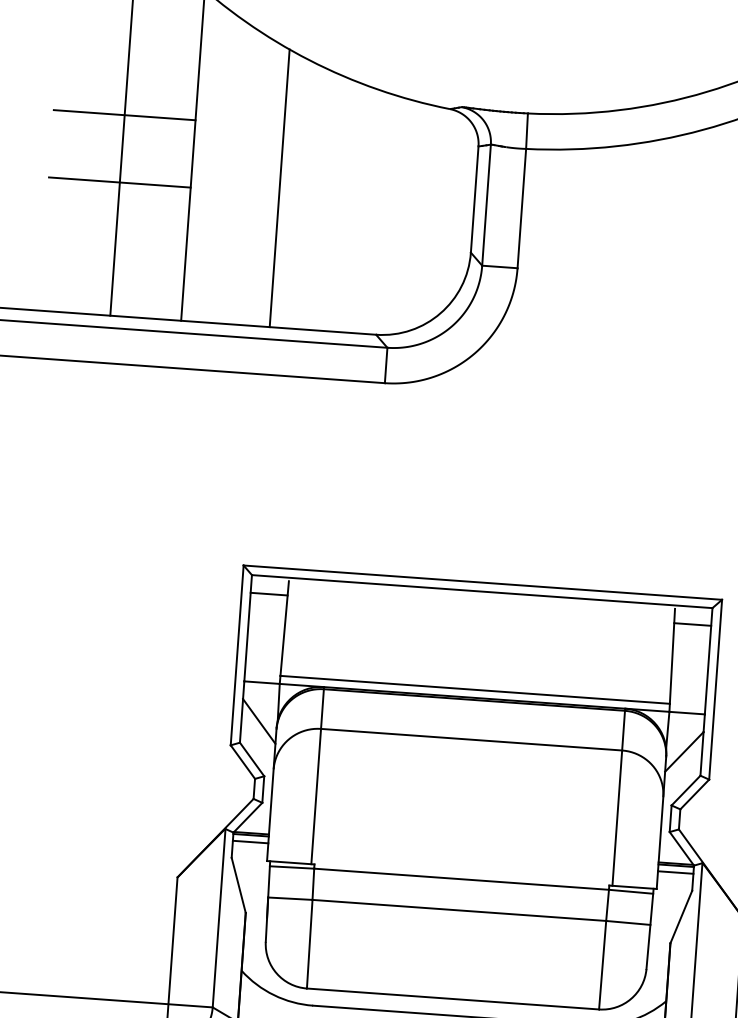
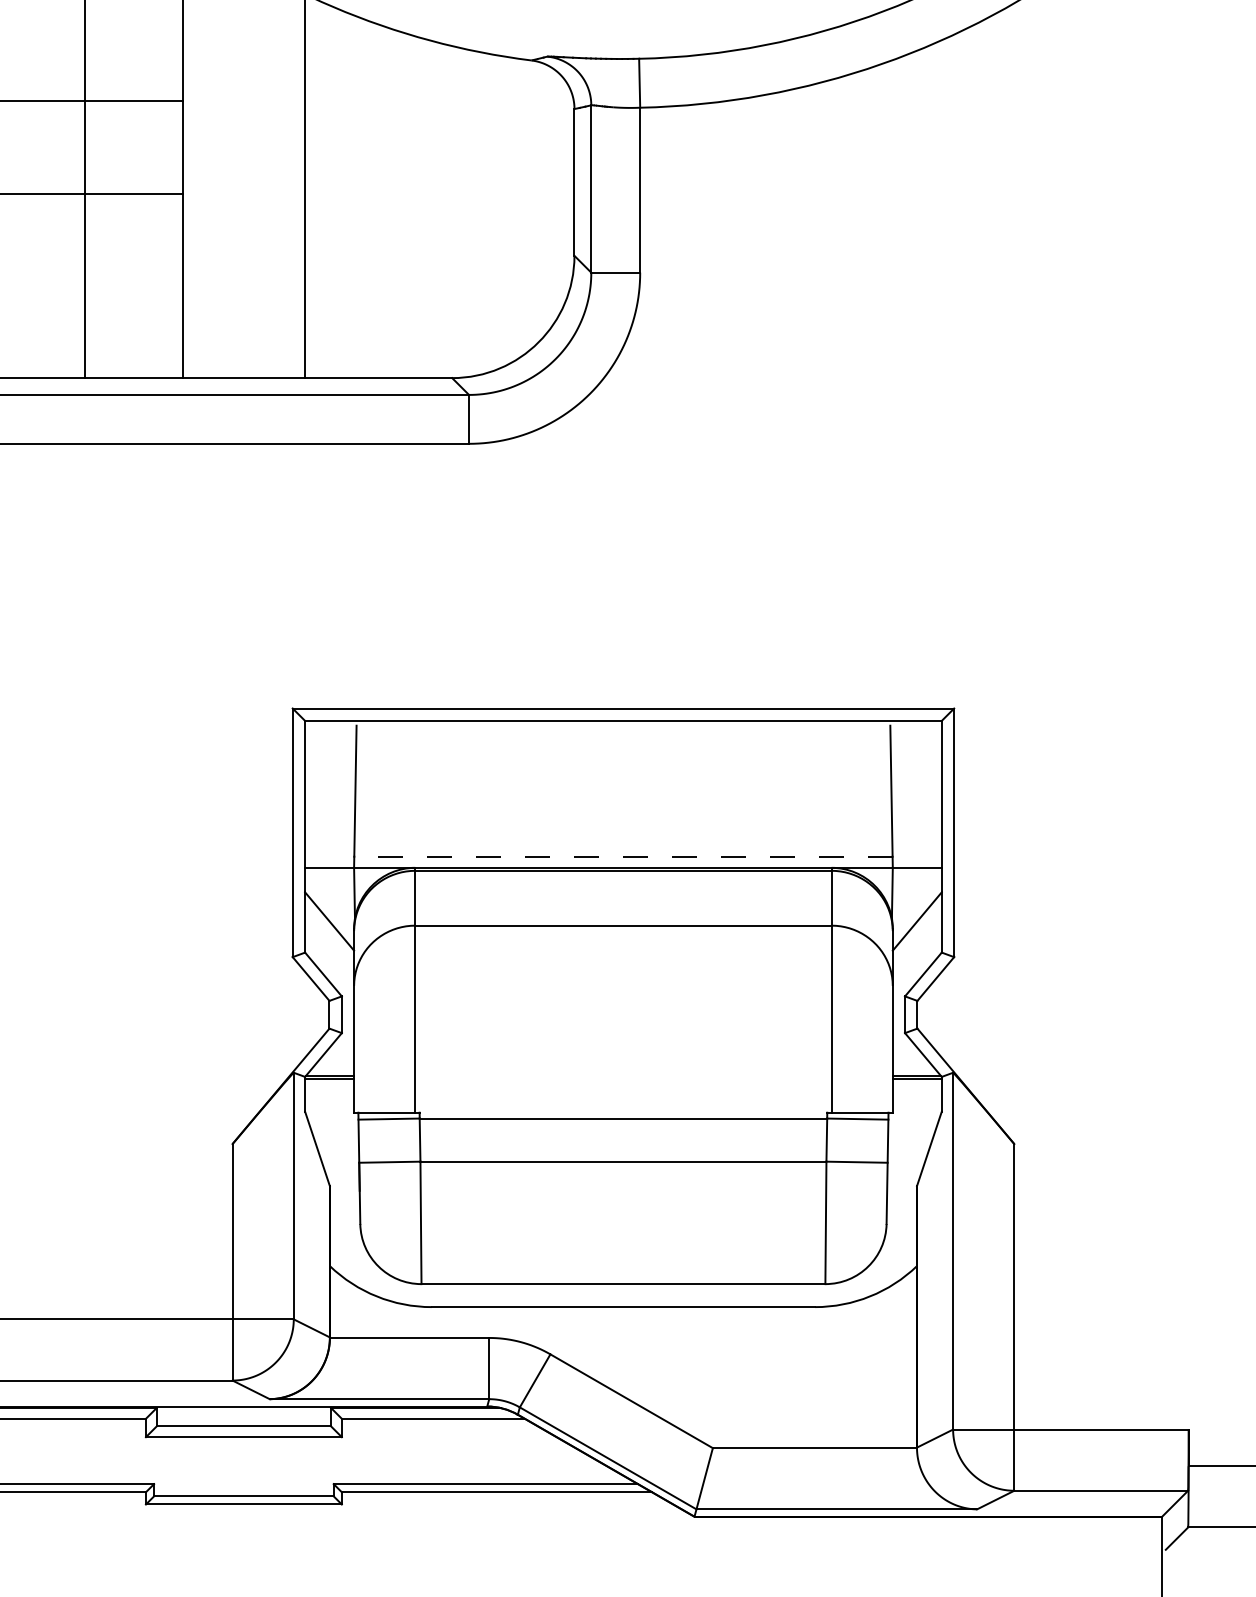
line: (269, 594) -> (330, 745), removed
line: (692, 624) -> (915, 745), removed
line: (474, 689) -> (622, 856), solid -> dashed
line: (250, 842) -> (329, 1088), removed
line: (675, 872) -> (916, 1088), removed

